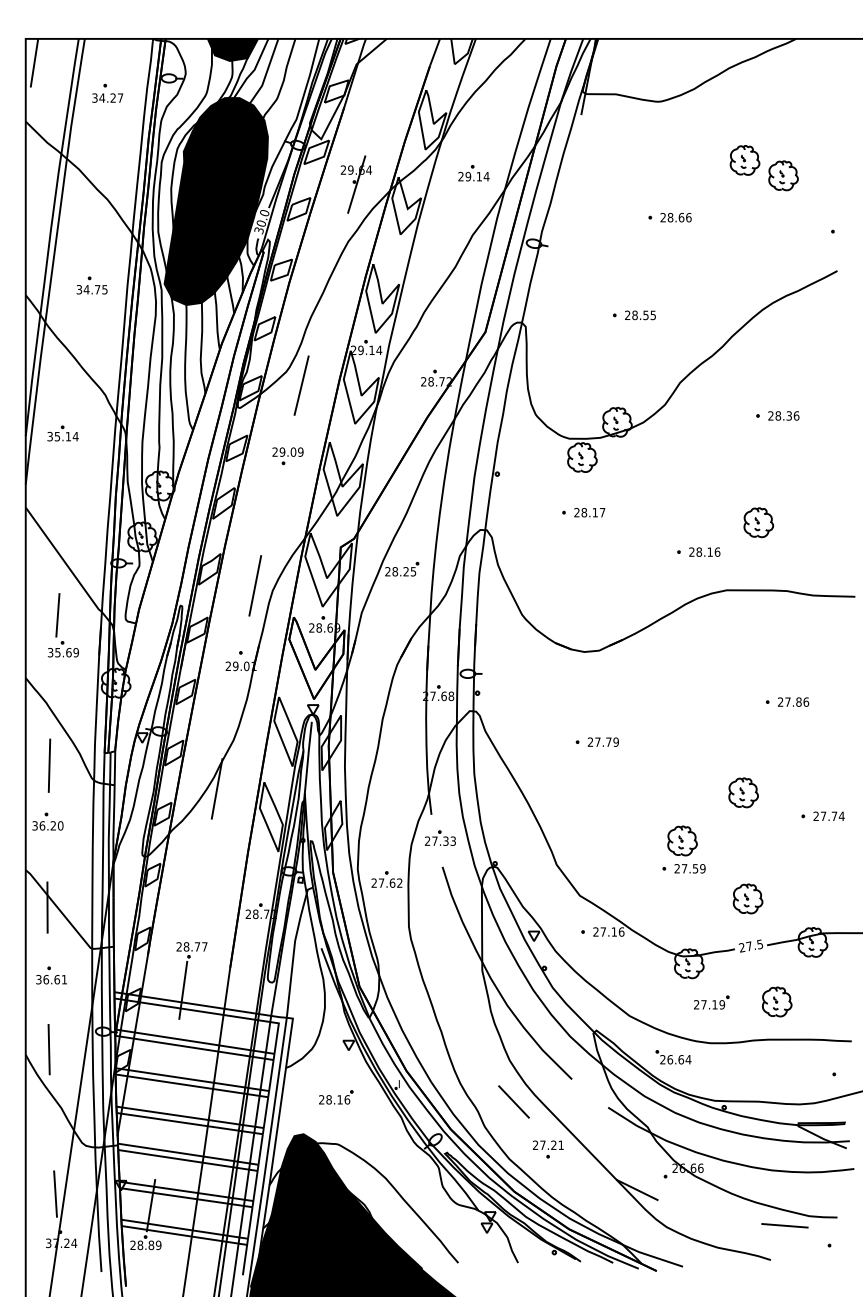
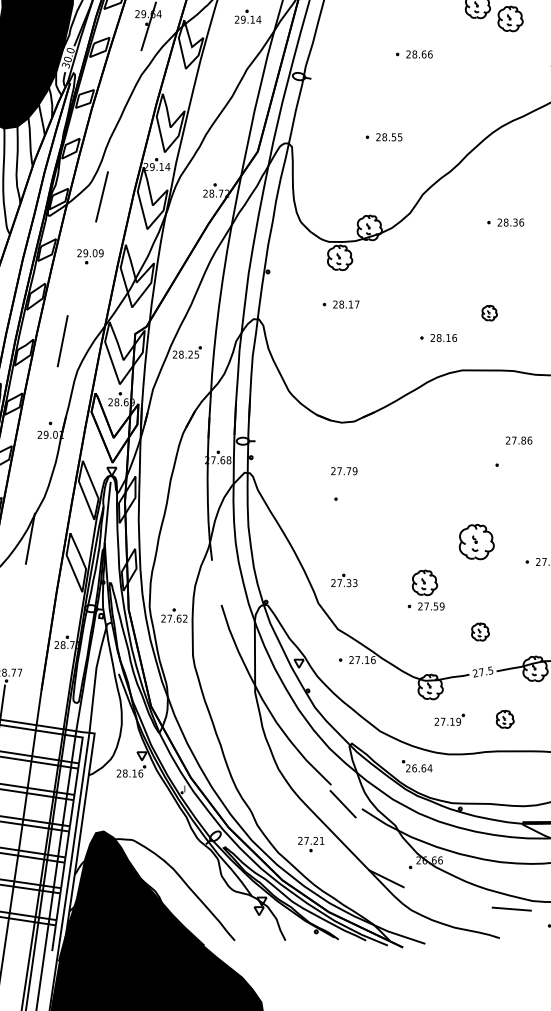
part: (758, 522) -> (489, 312), size x0.6
line: (255, 585) -> (62, 340), moved
text: (793, 701) -> (519, 440), moved
text: (602, 741) -> (343, 470), moved
part: (743, 792) -> (476, 541), size x1.4
part: (440, 837) -> (344, 579), moved
part: (747, 898) -> (480, 631), size x0.7
part: (777, 1001) -> (505, 719), size x0.7
part: (336, 1097) -> (131, 771), moved
line: (513, 1101) -> (342, 803), moved

